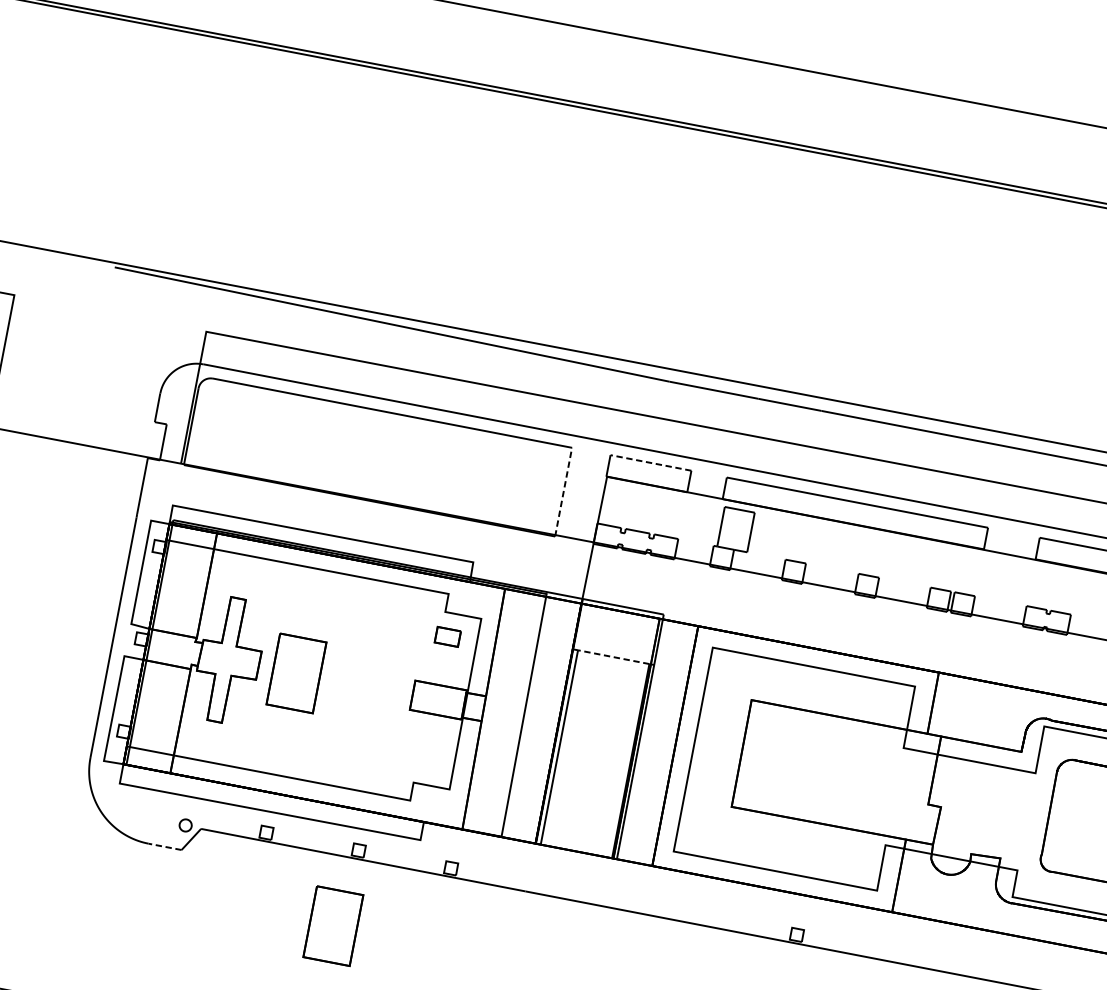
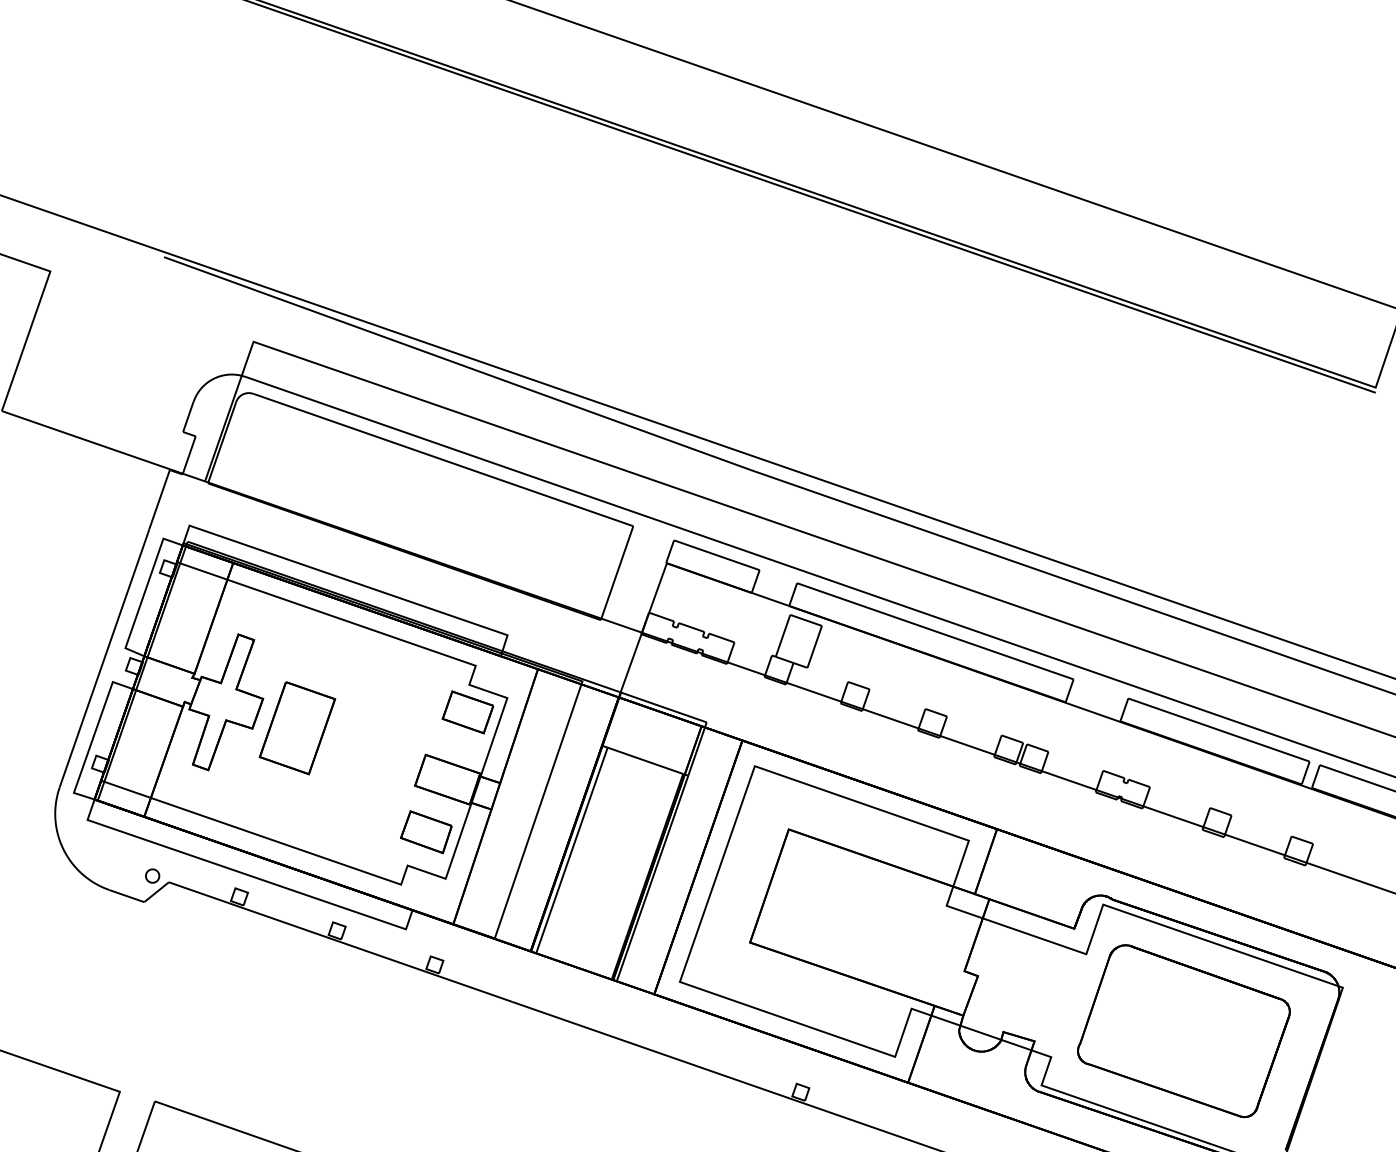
line: (650, 463) -> (716, 555), dashed -> solid
line: (564, 492) -> (617, 573), dashed -> solid
part: (447, 637) -> (467, 712), size x1.67
line: (613, 656) -> (645, 760), dashed -> solid
part: (426, 750) -> (426, 832), added
line: (164, 846) -> (126, 895), dashed -> solid
part: (333, 926) -> (297, 1009), removed

